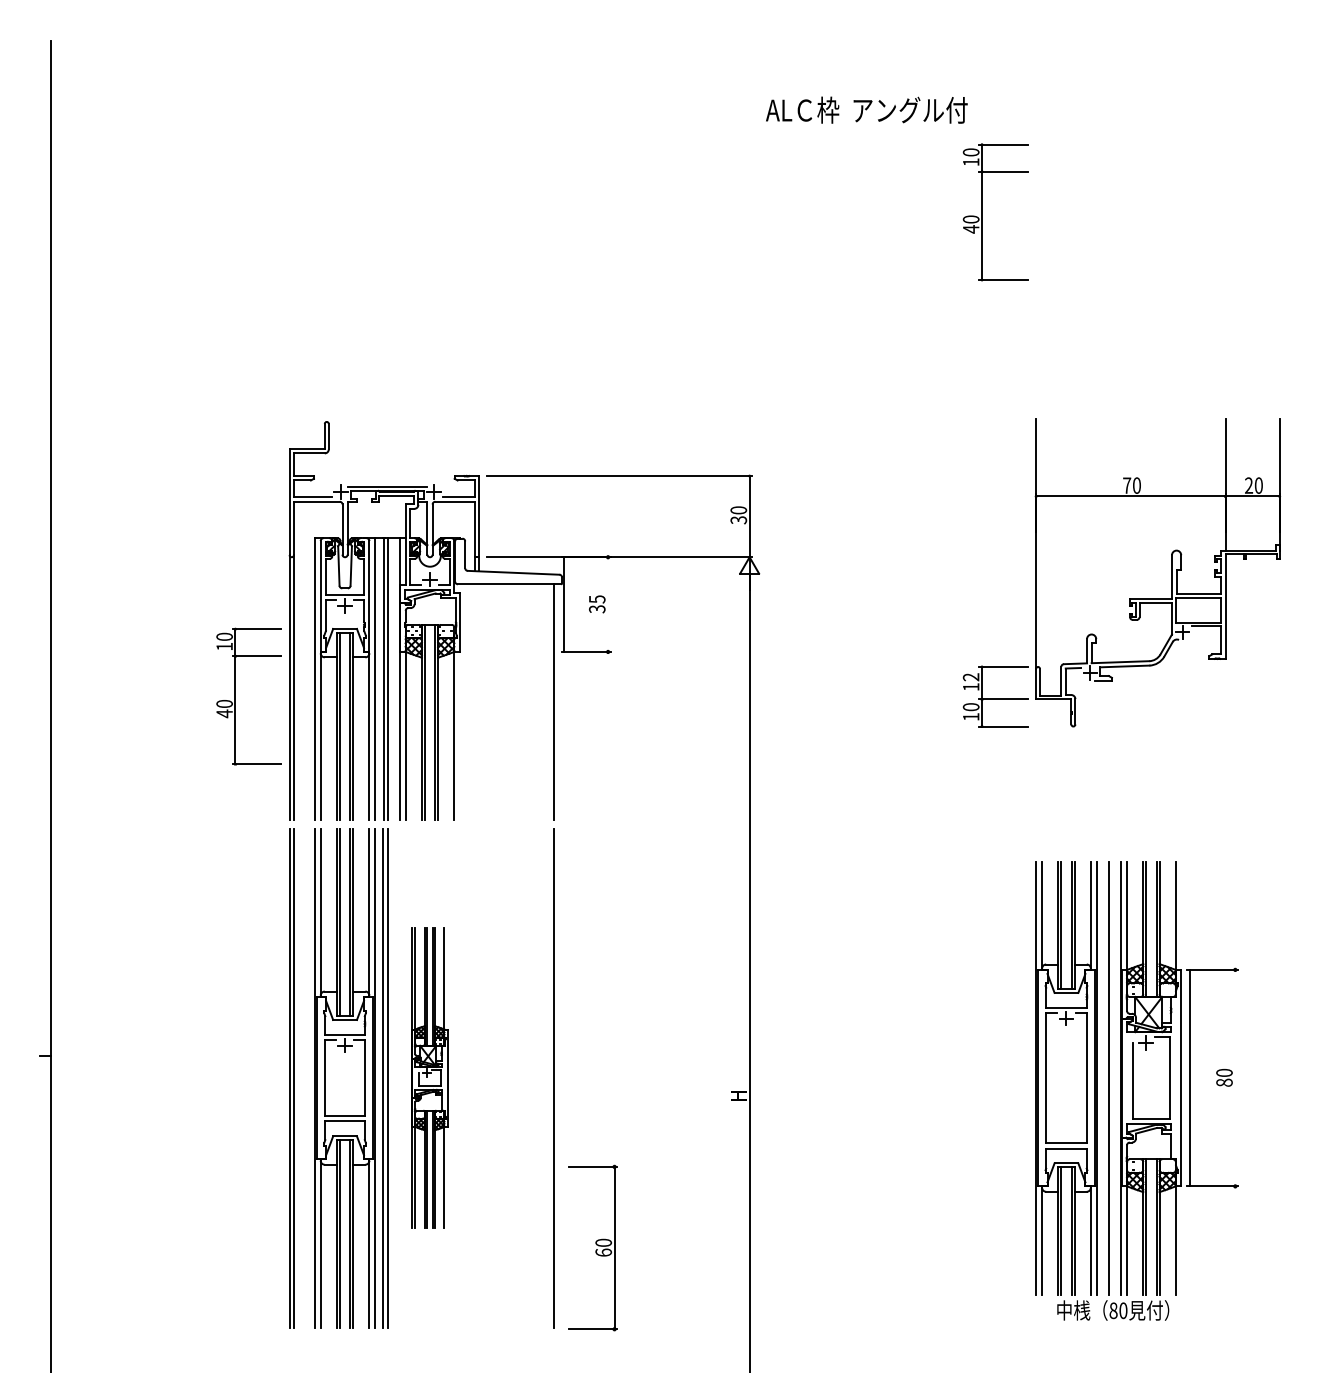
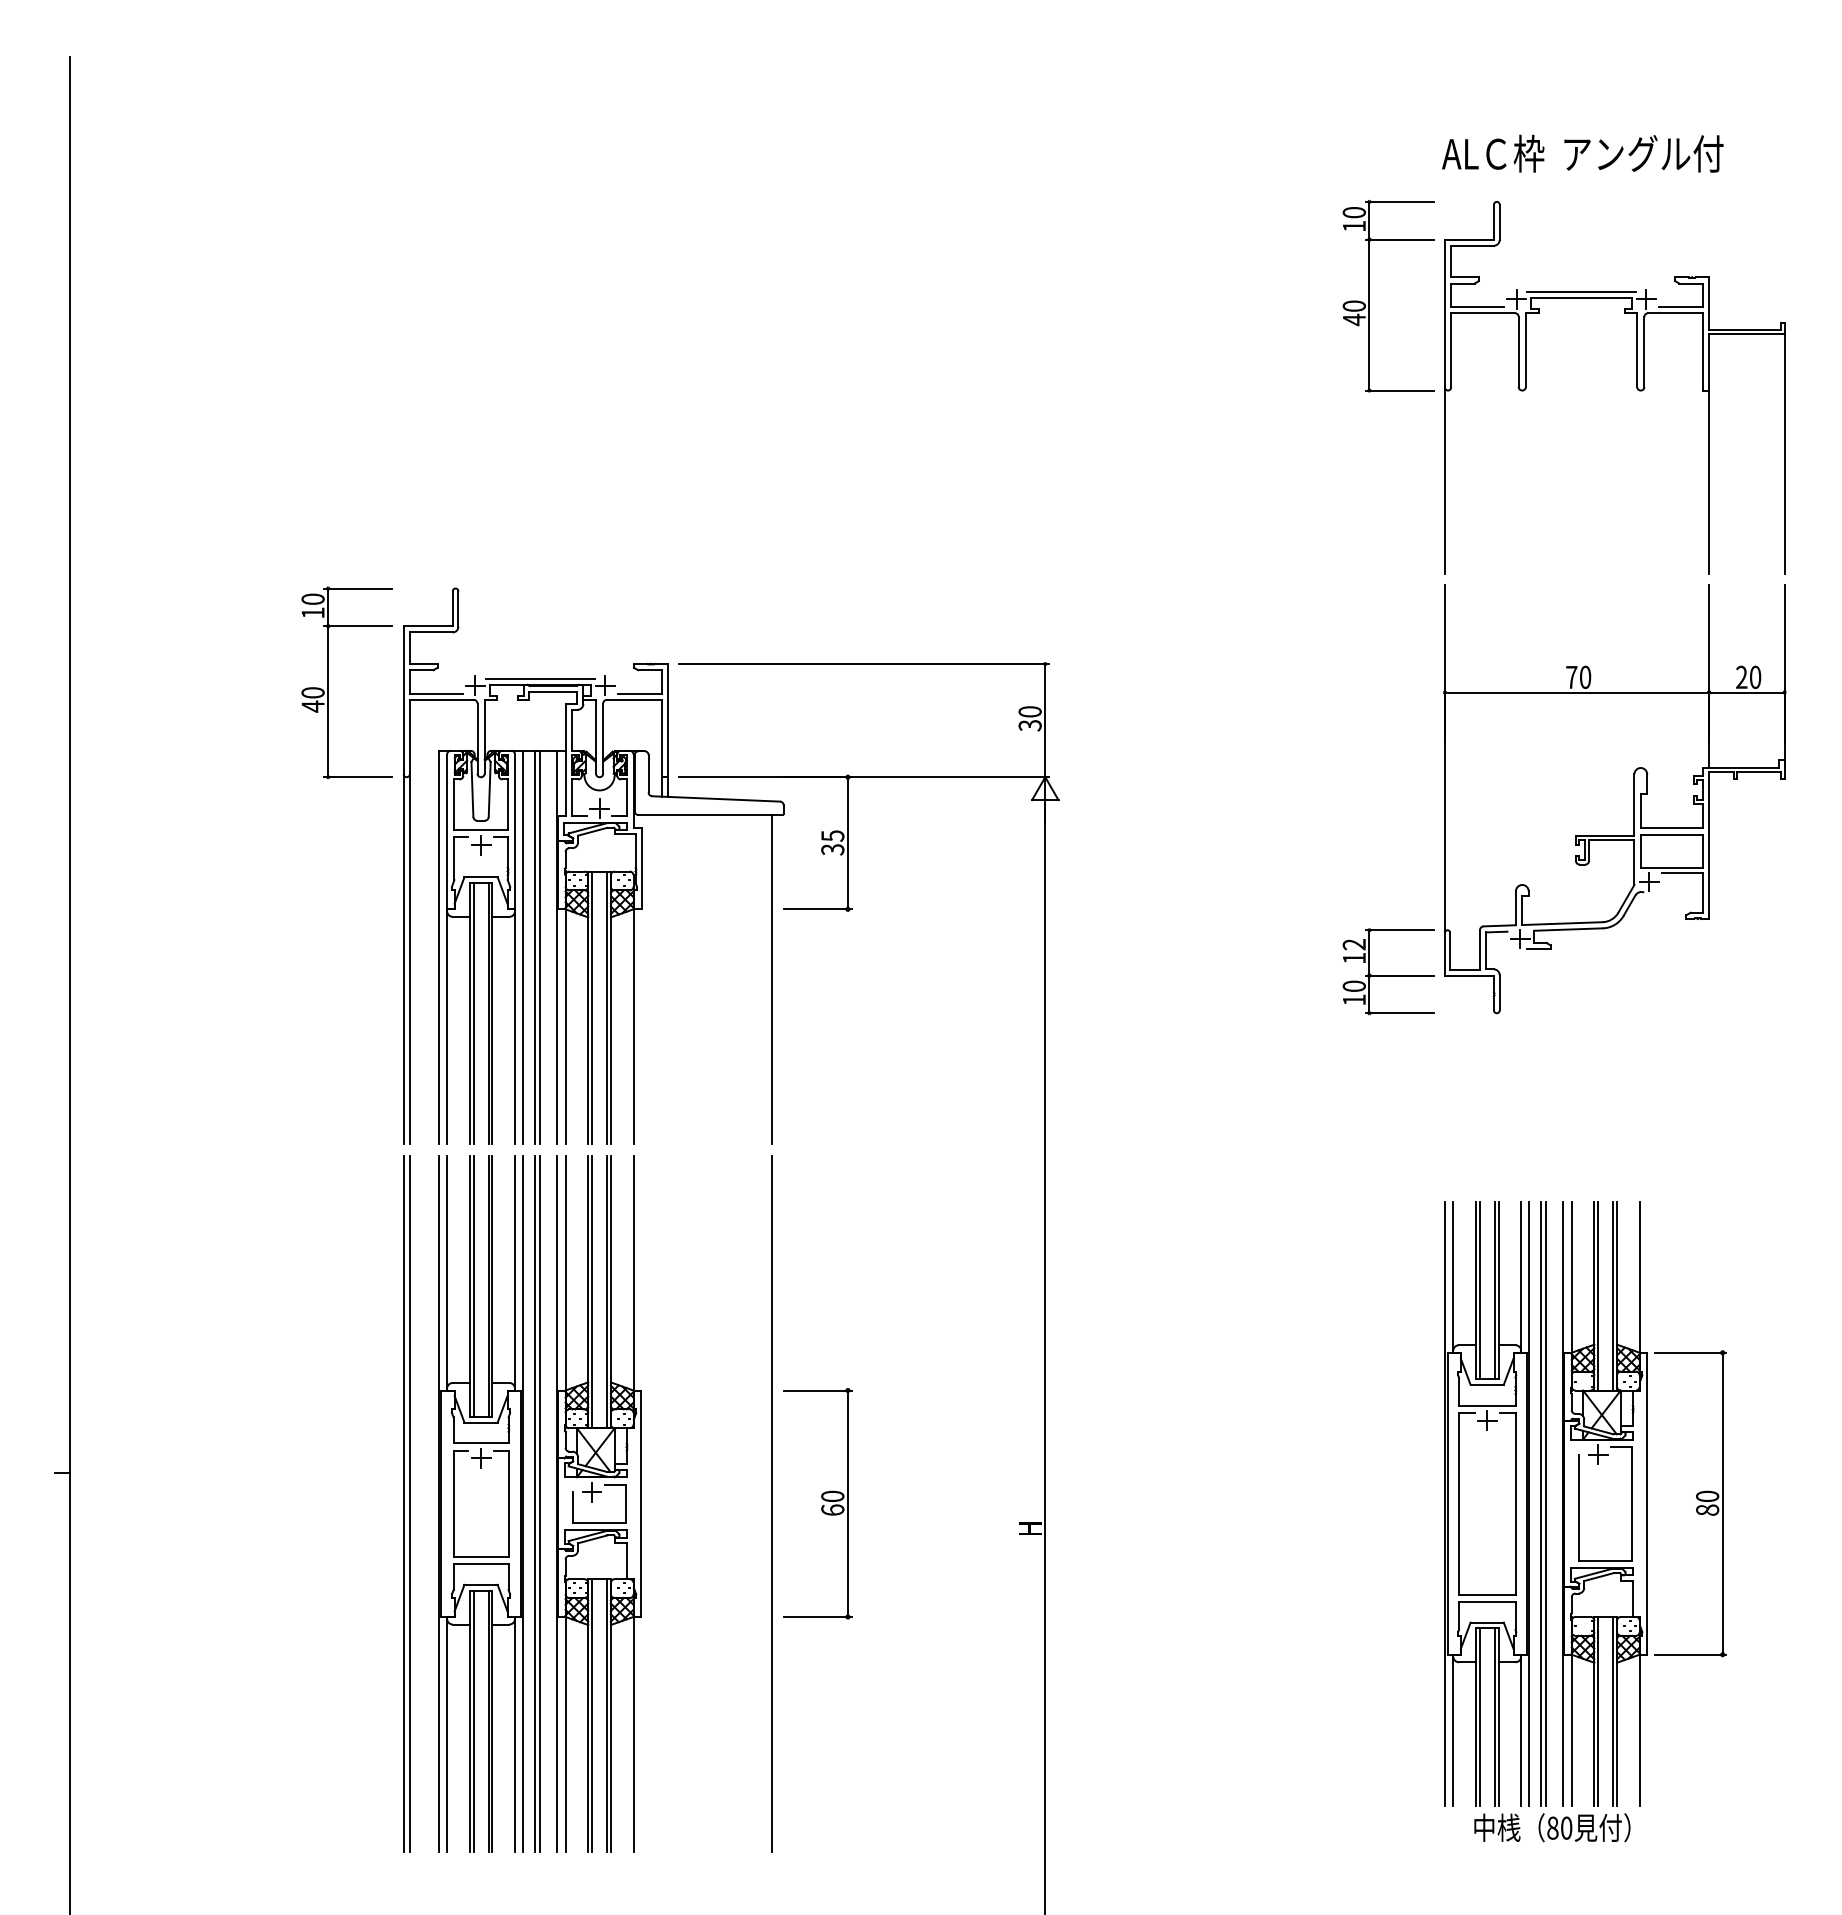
text: (866, 110) -> (1582, 153), moved
part: (1173, 277) -> (1636, 387), added
line: (564, 604) -> (847, 843), moved
part: (235, 696) -> (328, 682), moved
part: (429, 1077) -> (598, 1503), size x1.67
line: (1104, 1077) -> (1540, 1503), added
line: (1190, 1077) -> (1722, 1503), moved
part: (592, 1247) -> (817, 1503), moved

